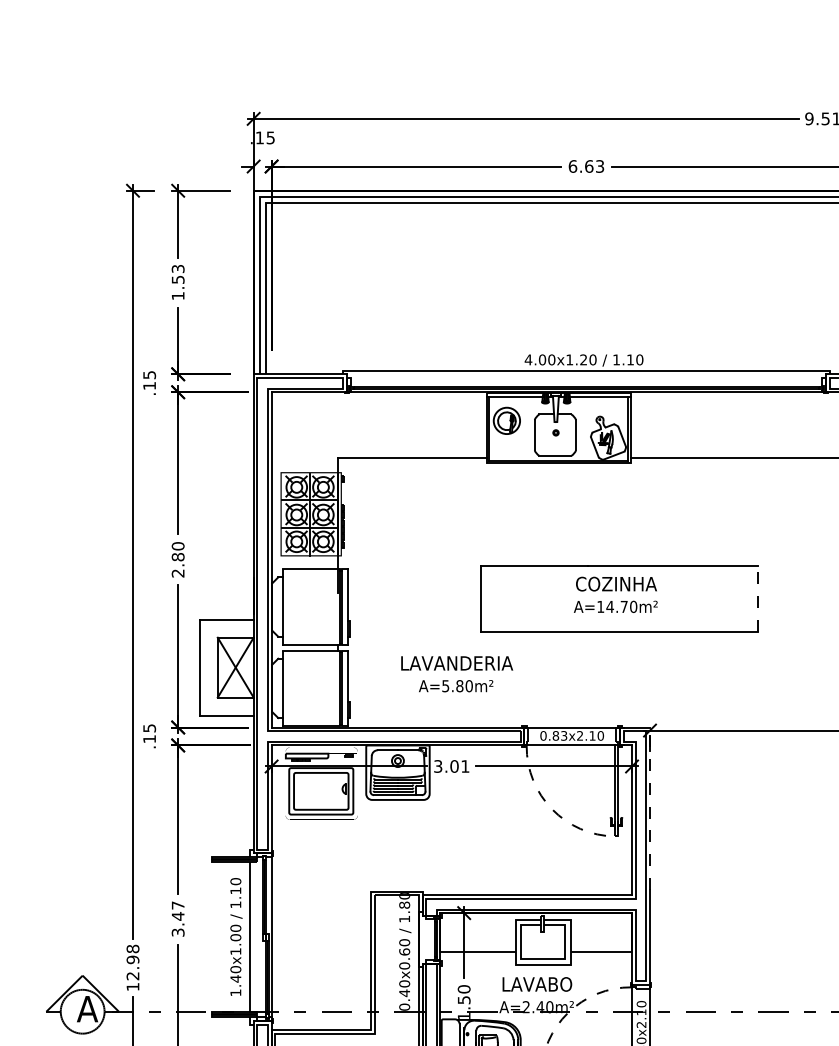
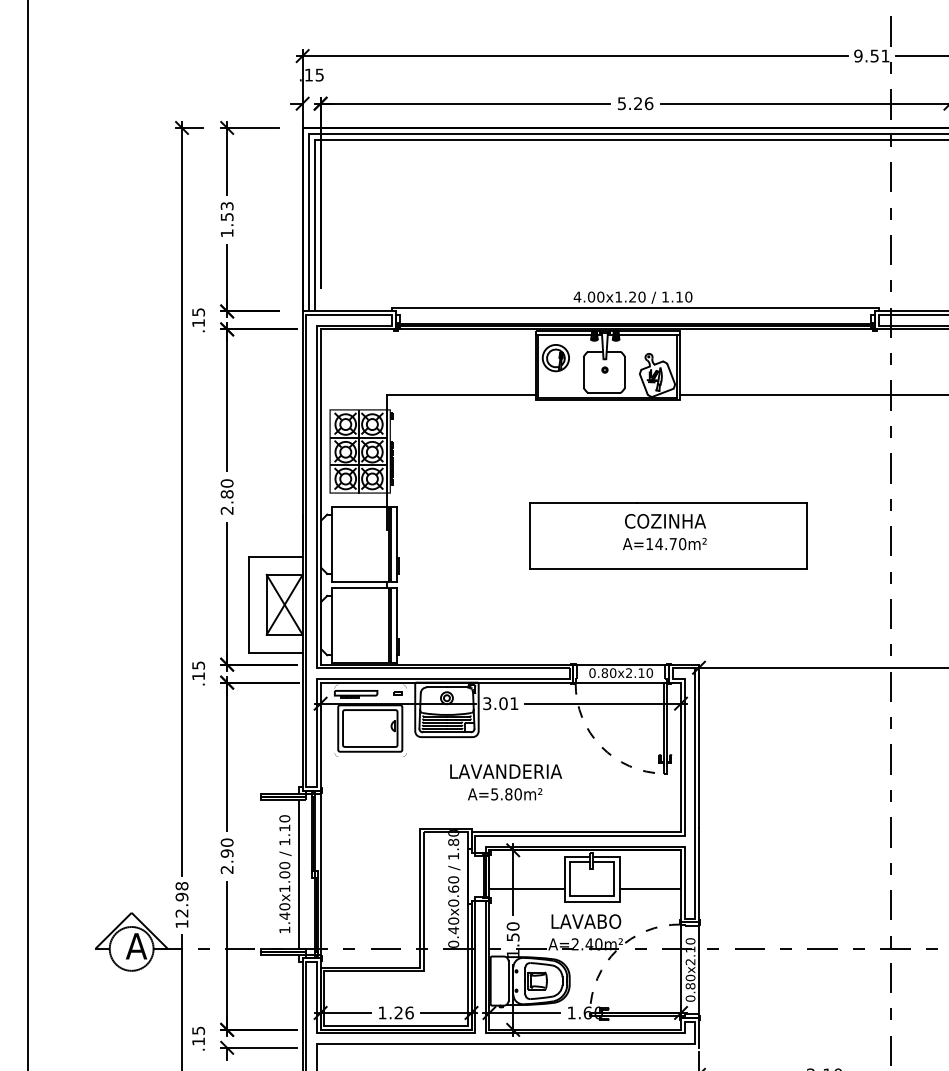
text: (586, 166) -> (635, 103), 6.63 -> 5.26
line: (757, 598) -> (806, 535), dashed -> solid
text: (457, 674) -> (506, 782), moved
text: (564, 735) -> (613, 672), 0.83x2.10 -> 0.80x2.10
line: (650, 808) -> (699, 745), dashed -> solid
text: (177, 918) -> (226, 855), 3.47 -> 2.90

